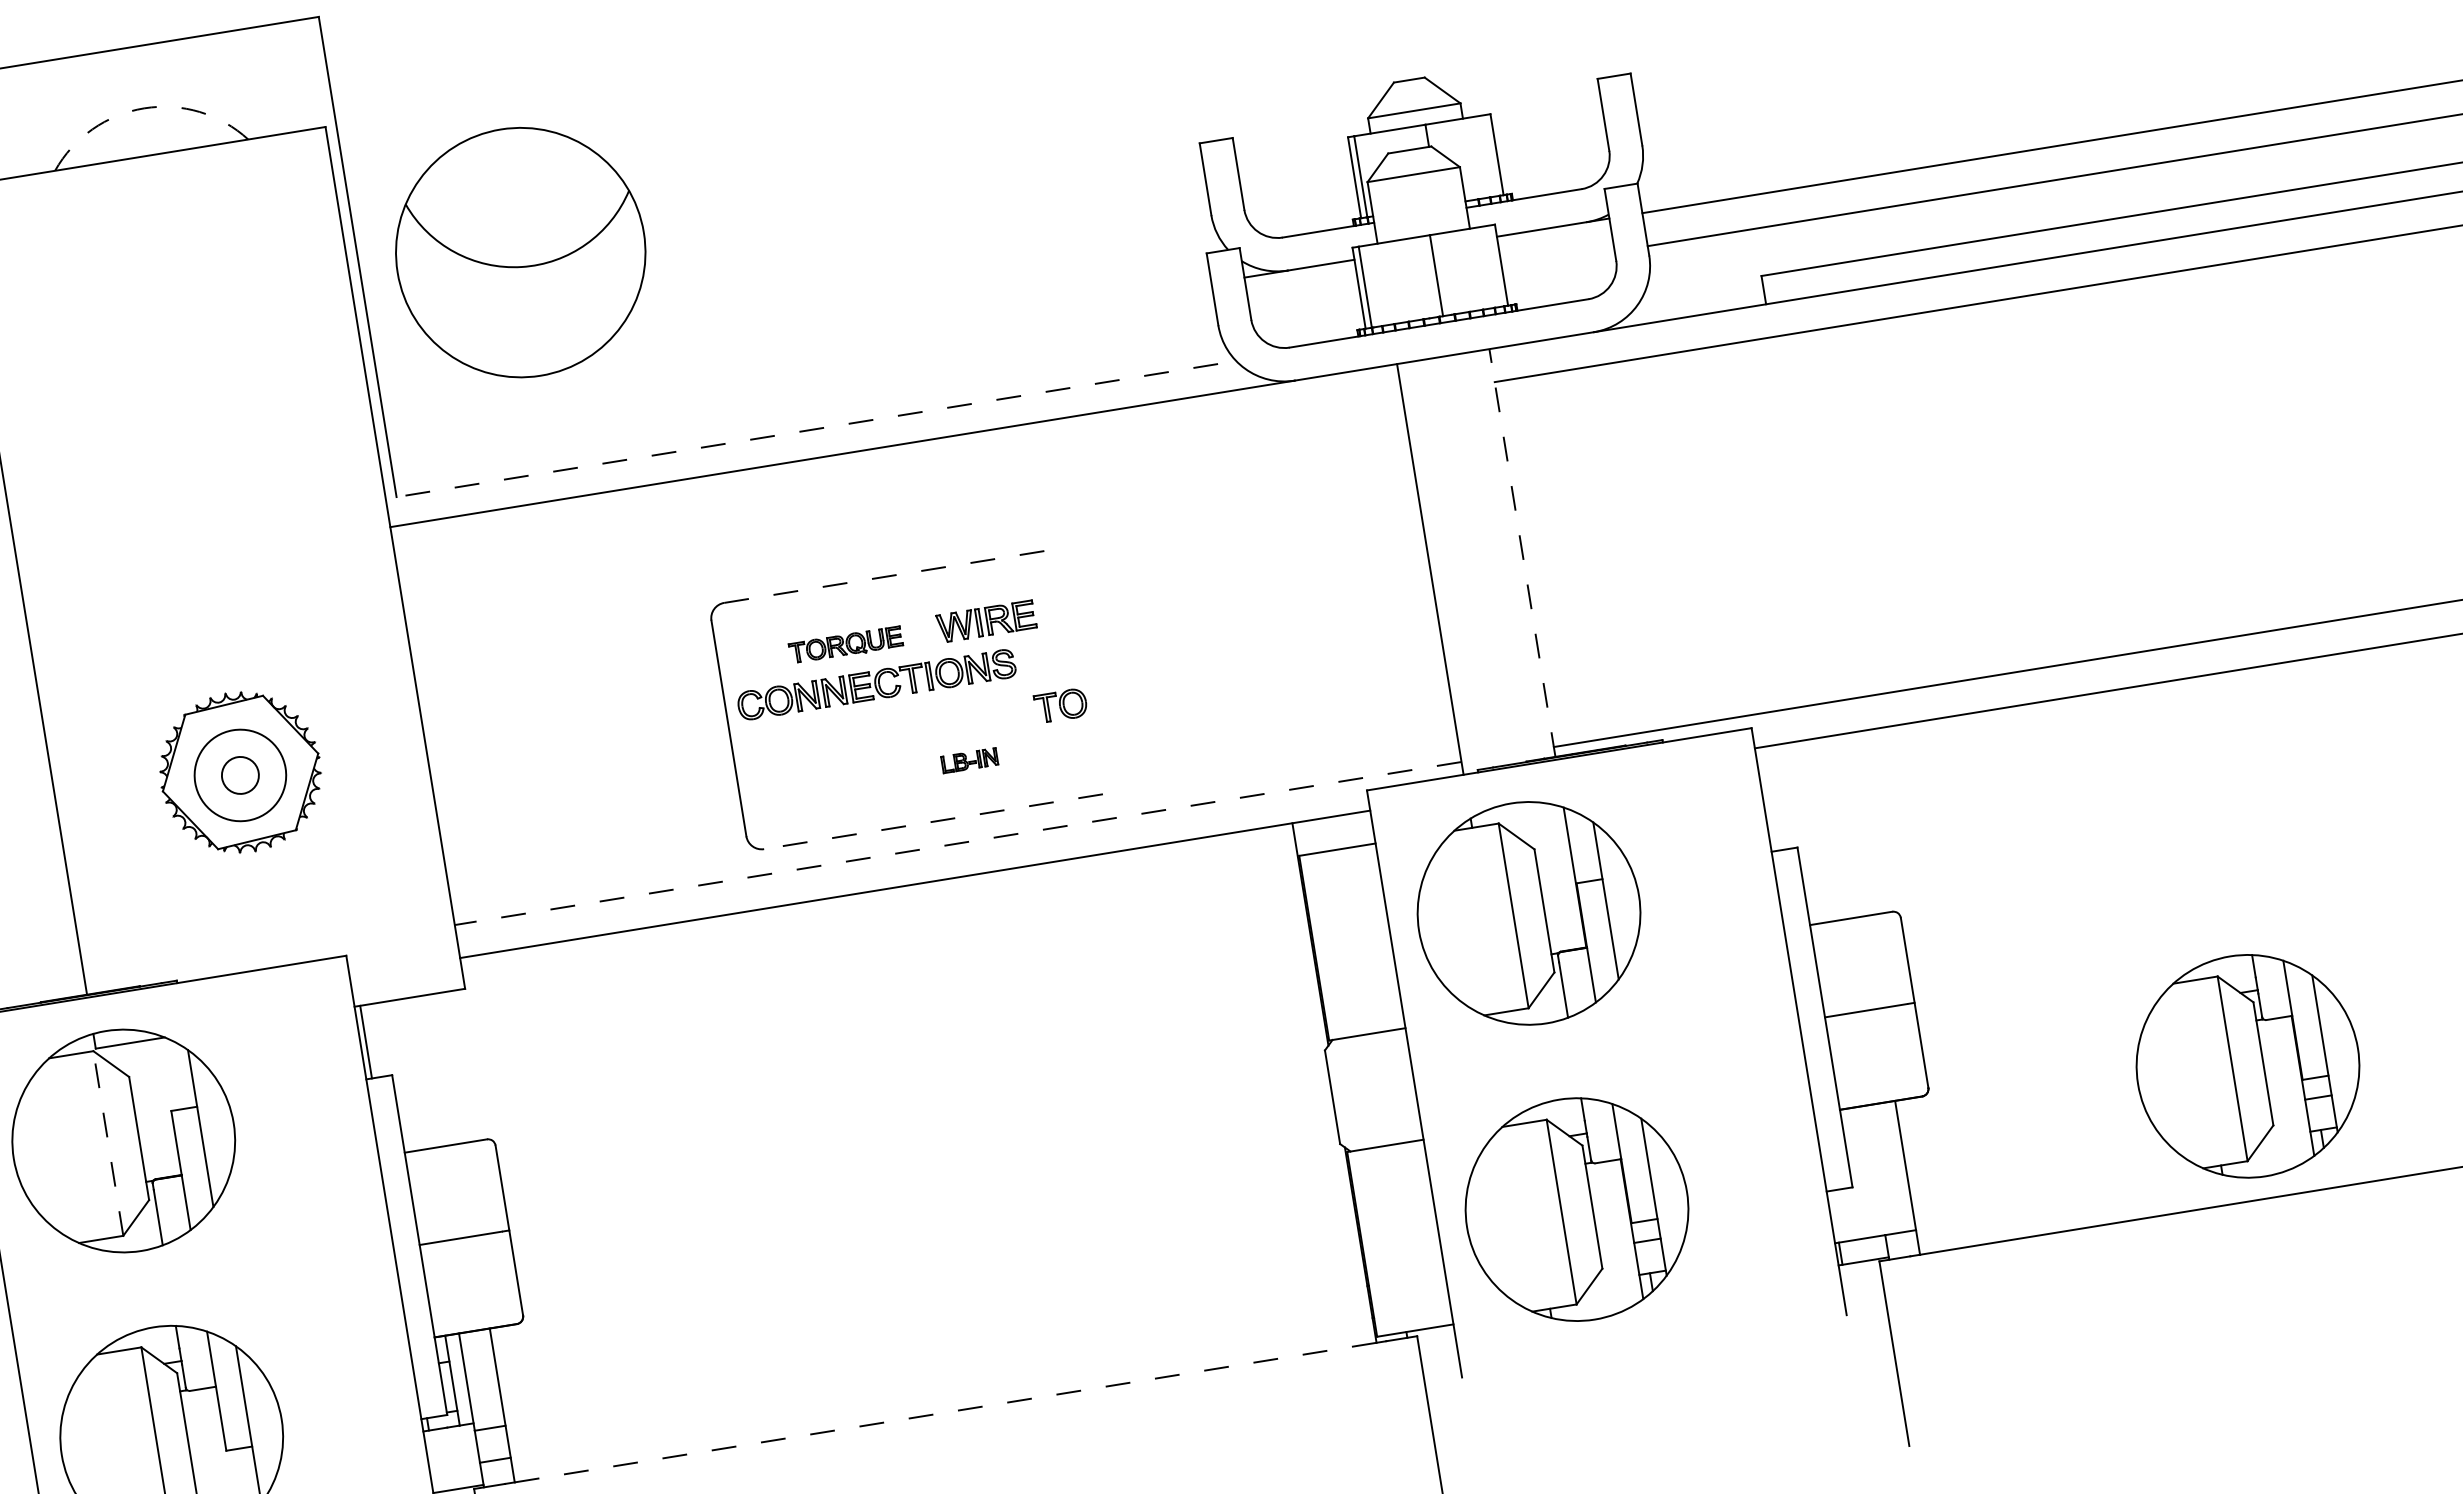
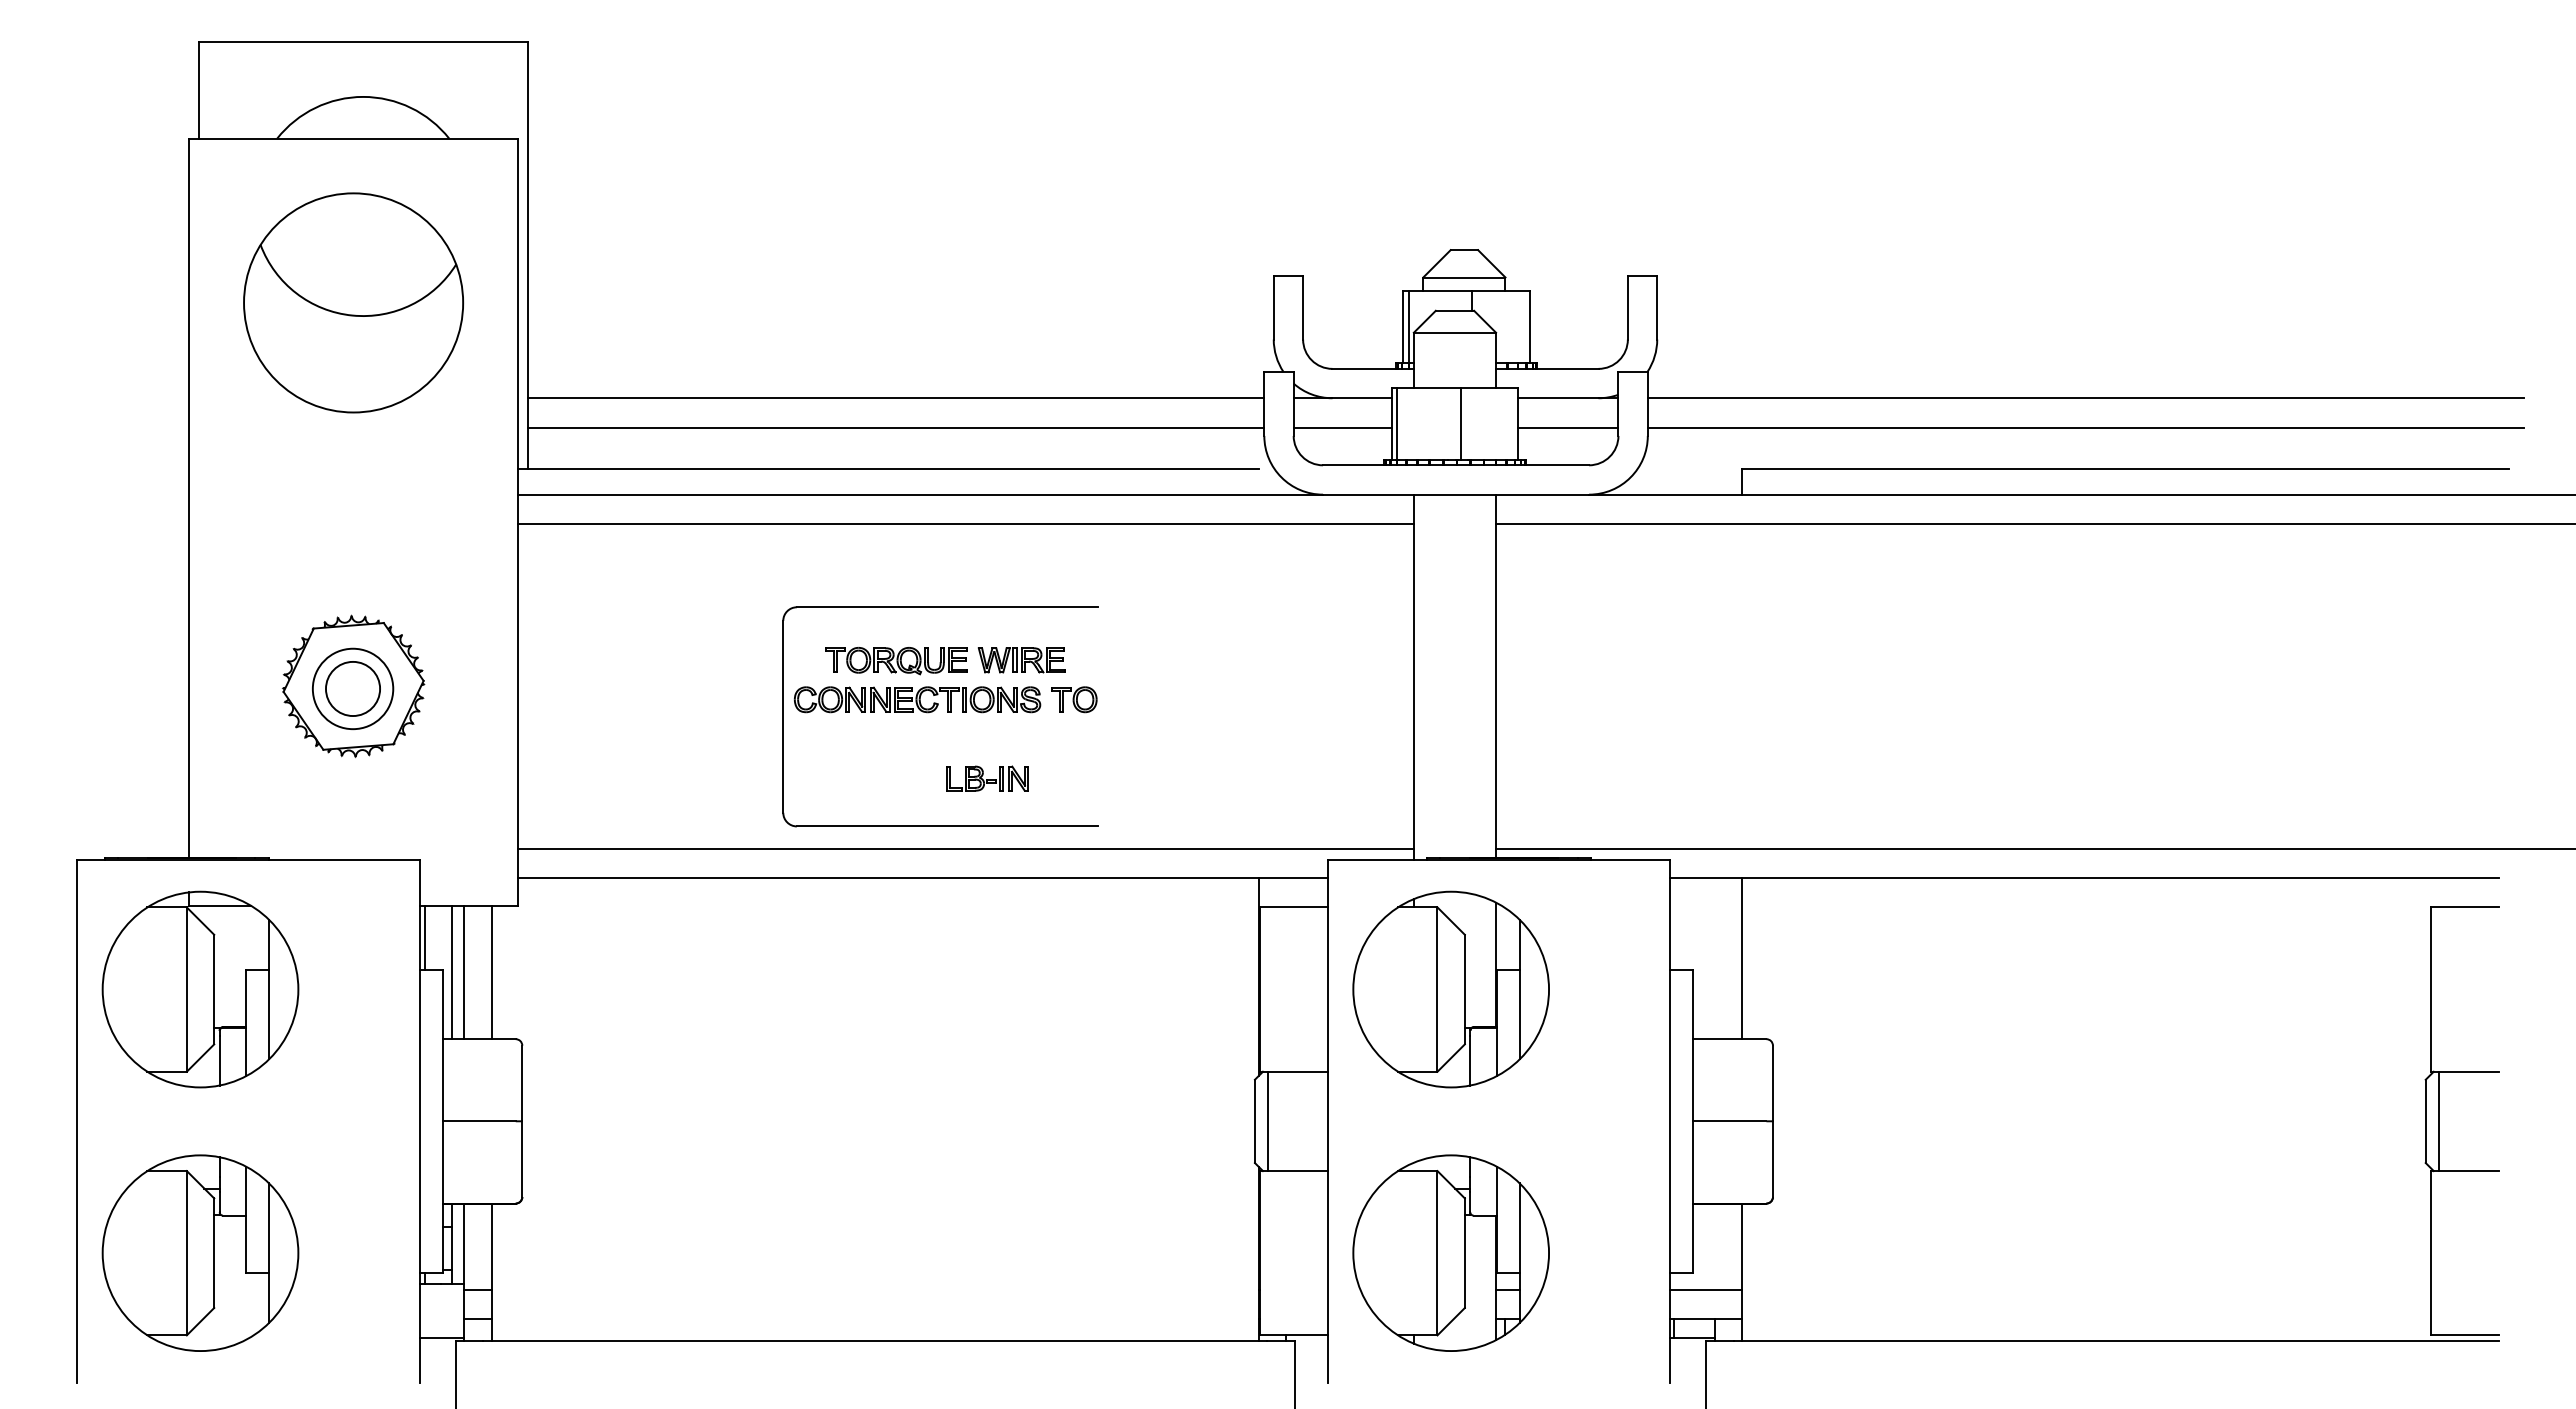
arc: (144, 107) -> (363, 96), dashed -> solid
part: (520, 252) -> (353, 302), moved
line: (1558, 260) -> (1568, 427), added
line: (1304, 301) -> (1342, 427), added
line: (797, 350) -> (895, 398), added
line: (802, 382) -> (895, 427), added
line: (801, 431) -> (887, 469), dashed -> solid
line: (898, 479) -> (965, 524), added
line: (1522, 552) -> (1496, 675), dashed -> solid
line: (893, 575) -> (947, 607), dashed -> solid
part: (846, 645) -> (896, 661), size x1.43
part: (1061, 705) -> (1074, 699), moved
part: (969, 760) -> (987, 778), size x1.67
circle: (239, 775) -> (352, 688), size x1.67
line: (933, 821) -> (947, 826), dashed -> solid
line: (1850, 825) -> (1742, 958), added
line: (957, 843) -> (965, 848), dashed -> solid
part: (2247, 1065) -> (2052, 1222), removed
line: (447, 1068) -> (491, 972), added
line: (417, 1073) -> (464, 972), added
line: (402, 1076) -> (451, 972), added
line: (1347, 1094) -> (1268, 1121), added
line: (107, 1143) -> (186, 989), dashed -> solid
line: (1870, 1205) -> (1706, 1290), added
line: (944, 1412) -> (874, 1340), dashed -> solid

